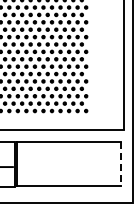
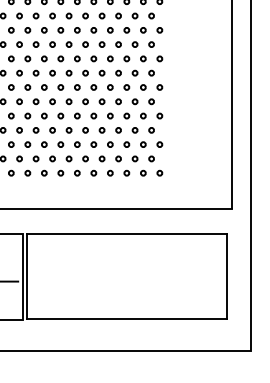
line: (120, 164) -> (226, 276), dashed -> solid

